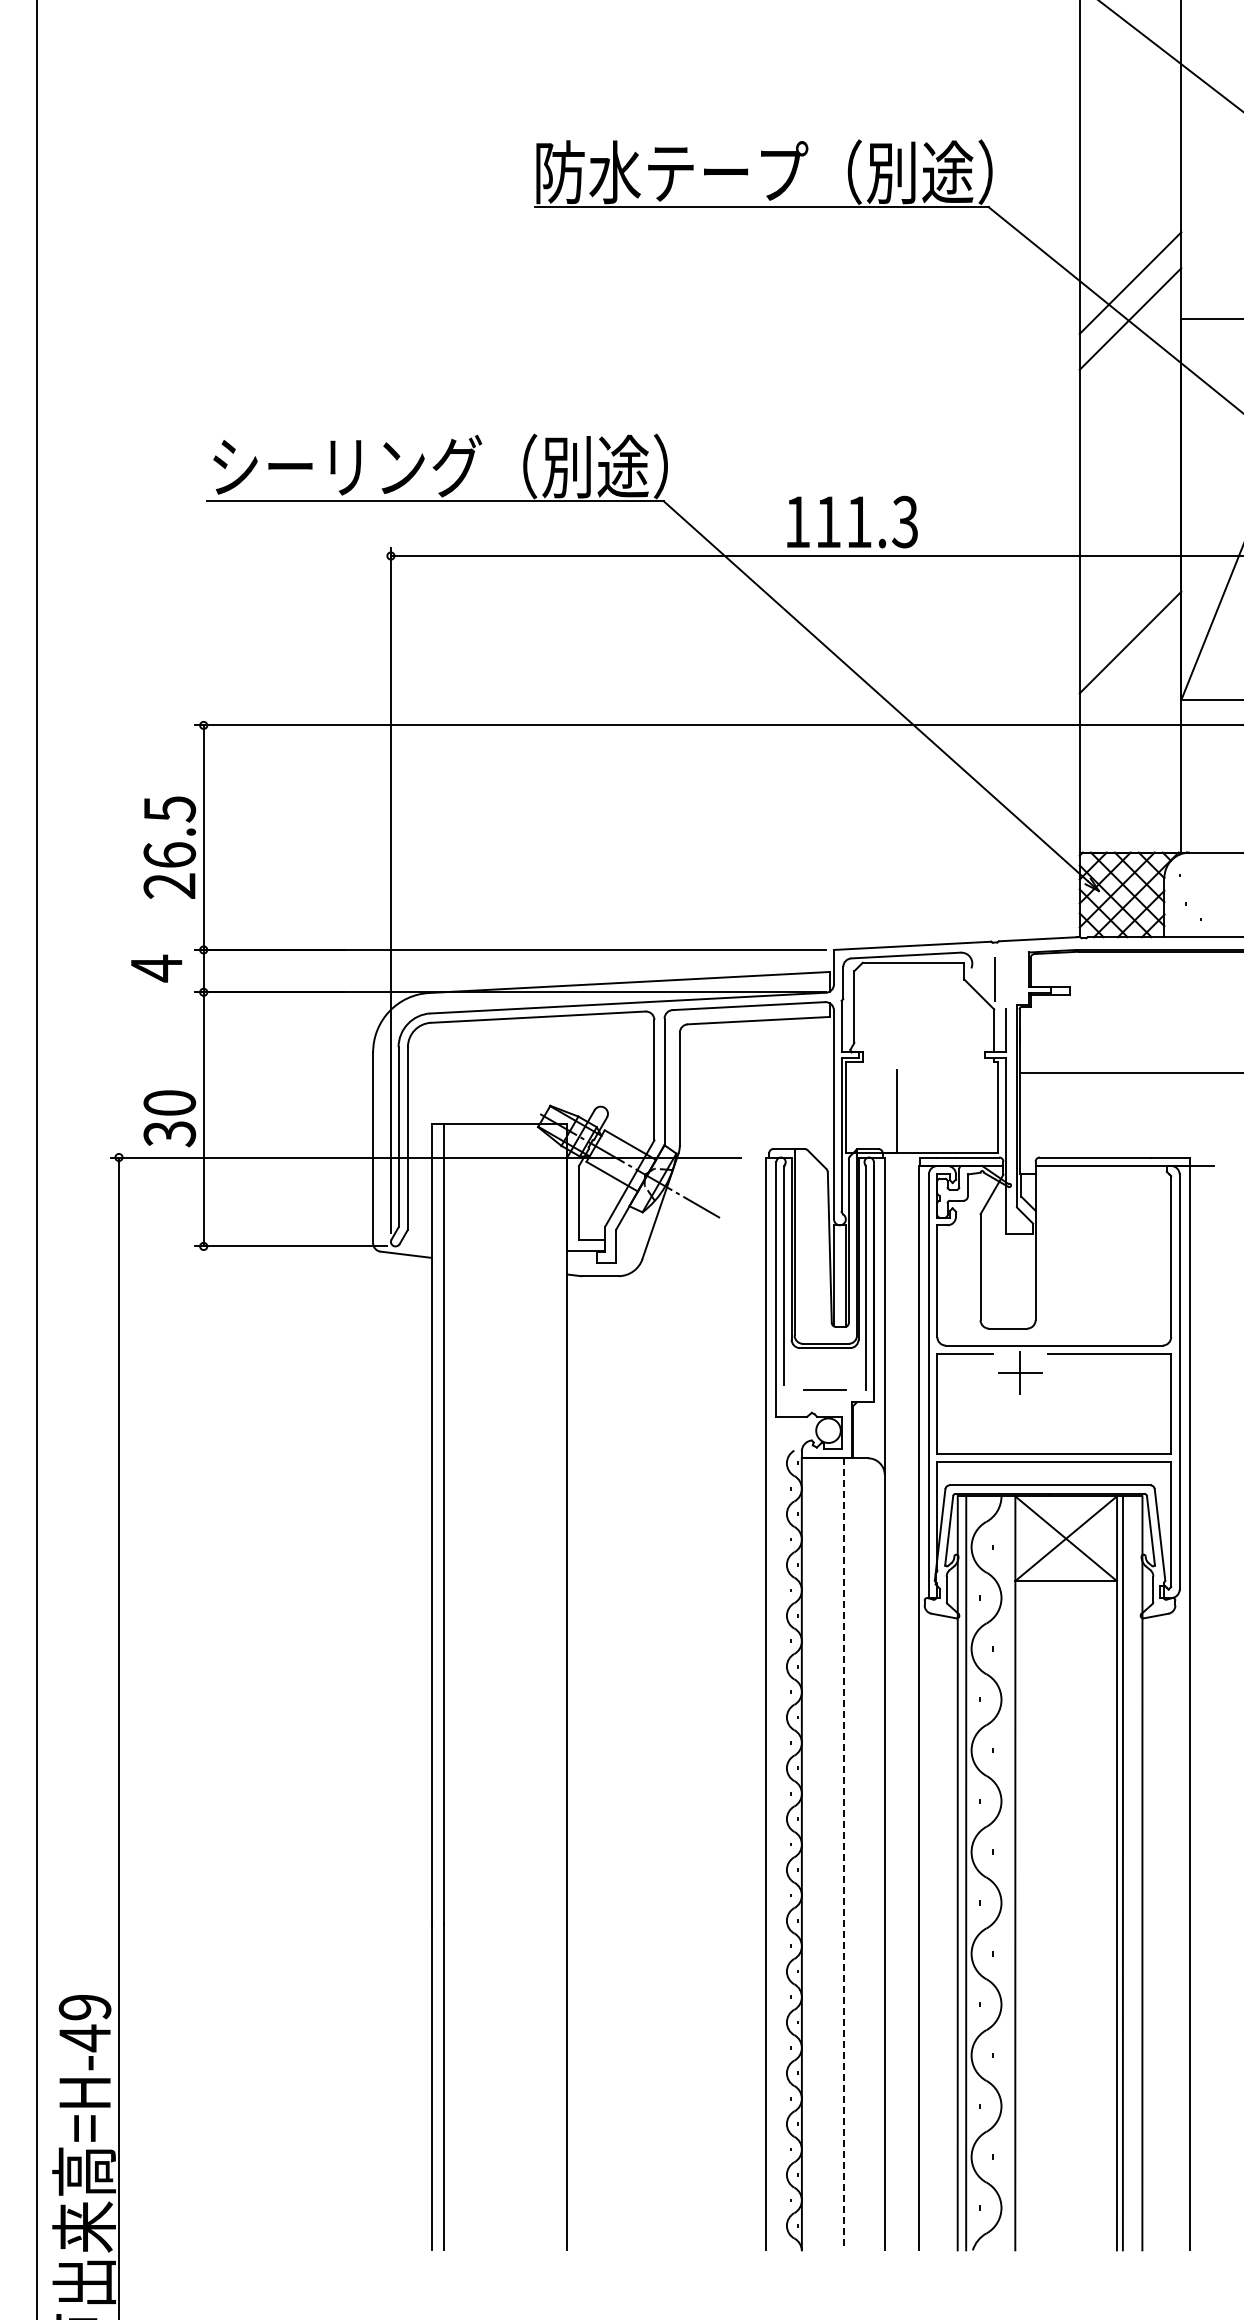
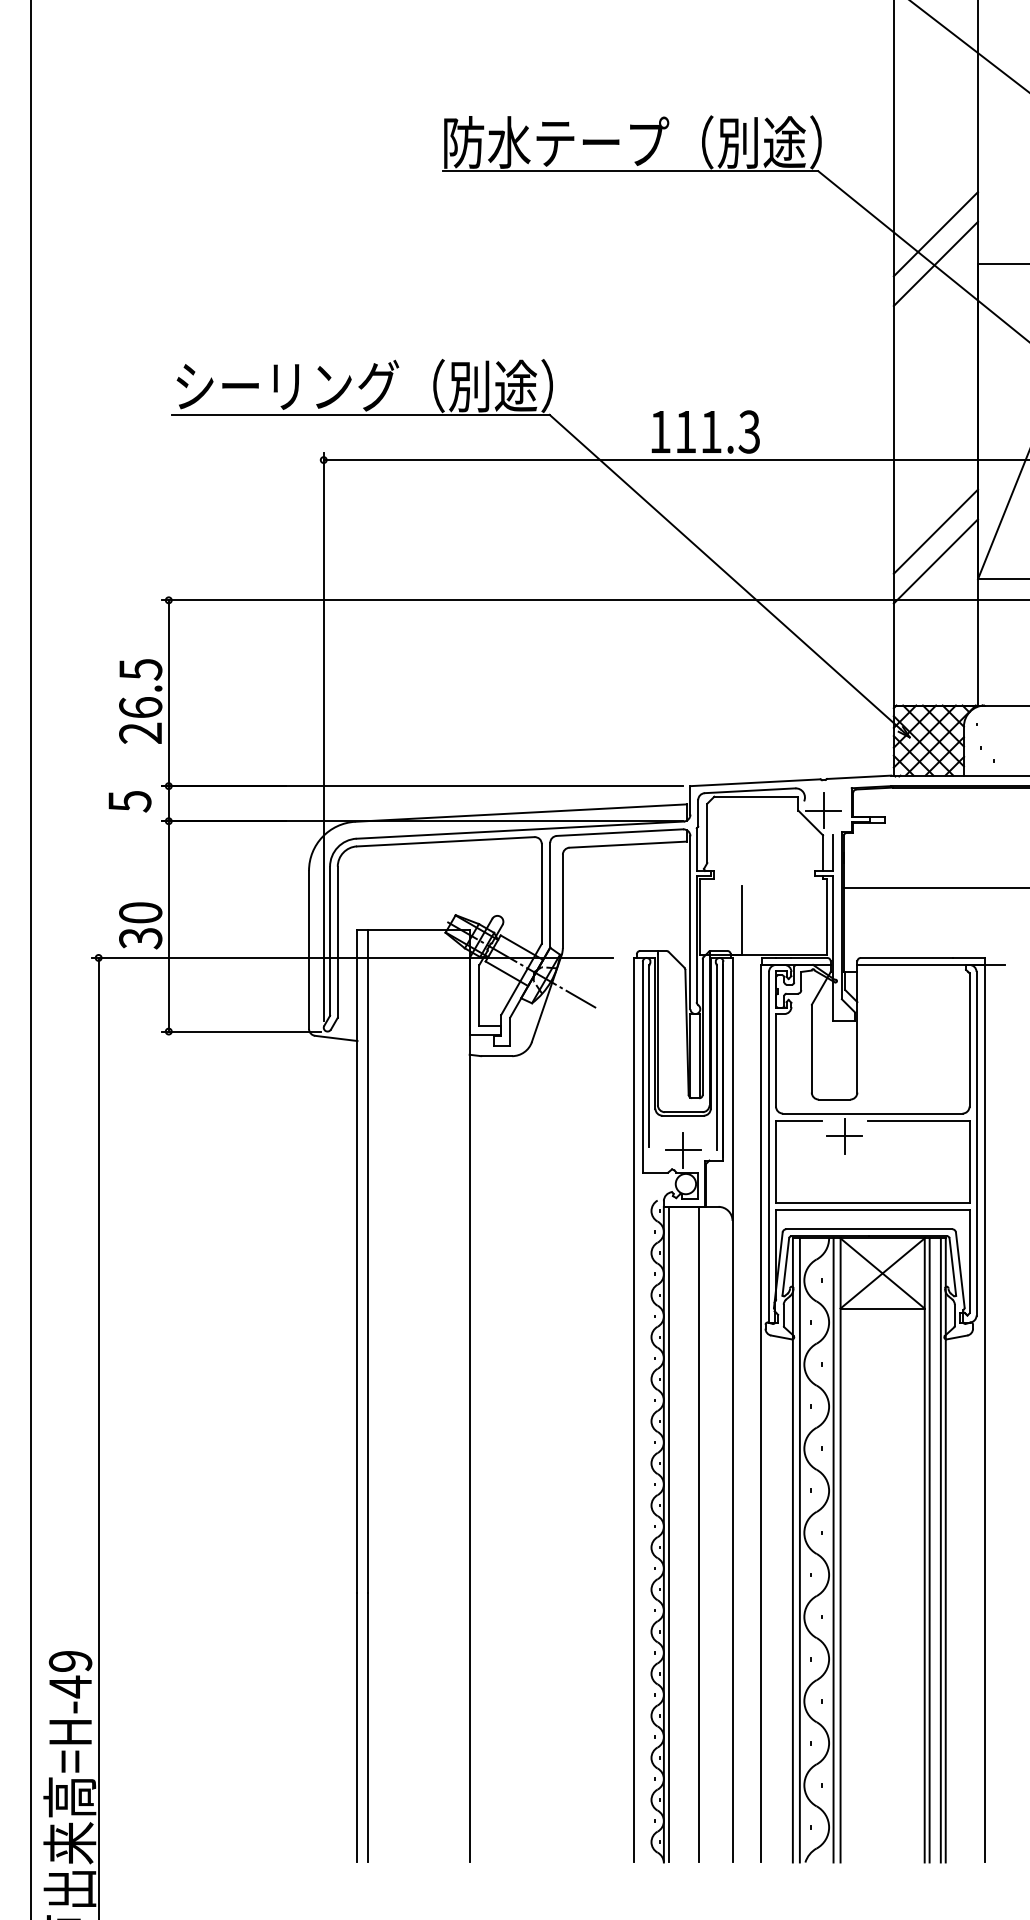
line: (1130, 678) -> (935, 561), added
text: (156, 968) -> (129, 801), 4 -> 5
line: (994, 979) -> (823, 810), added
line: (825, 1389) -> (683, 1149), added
line: (808, 1854) -> (669, 1534), added
line: (844, 1854) -> (699, 1534), dashed -> solid
line: (1006, 1873) -> (833, 1550), added
line: (1136, 1873) -> (940, 1550), added

